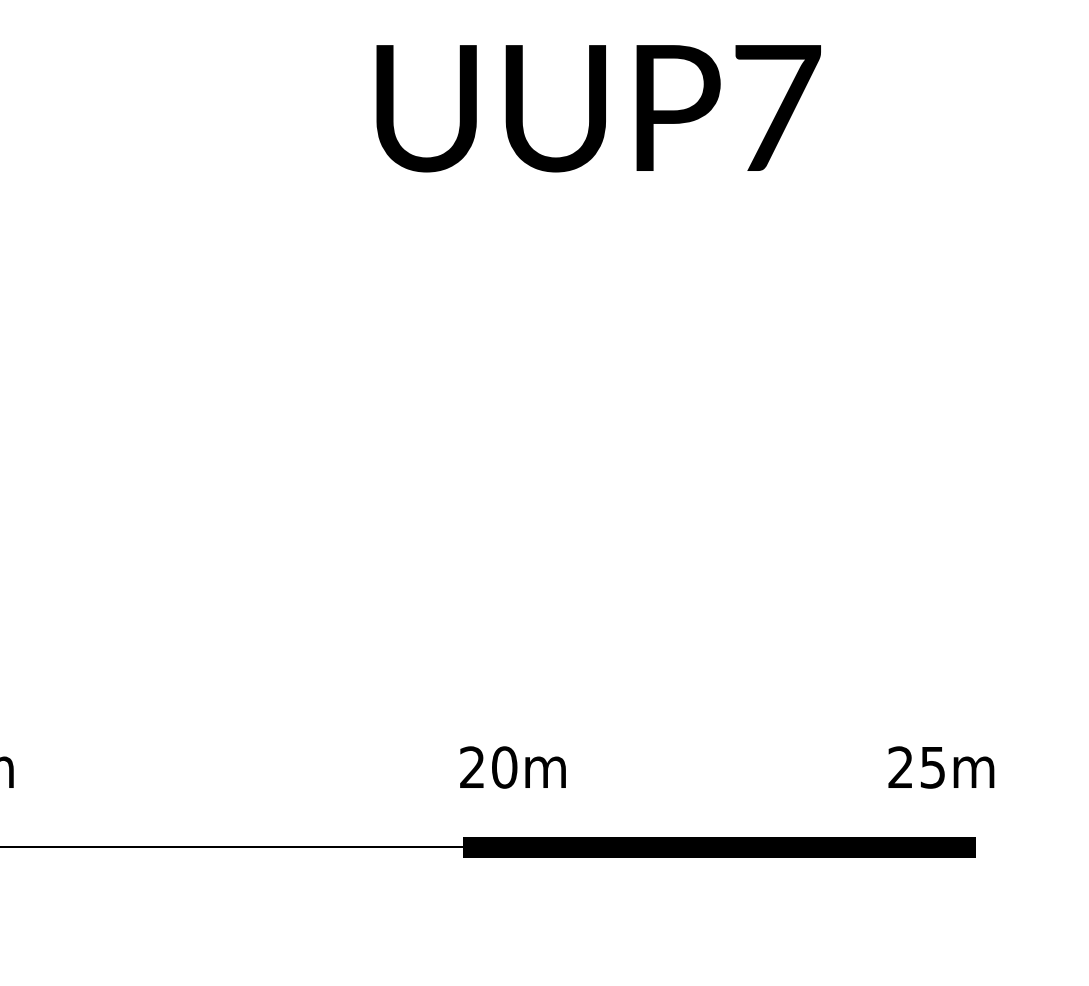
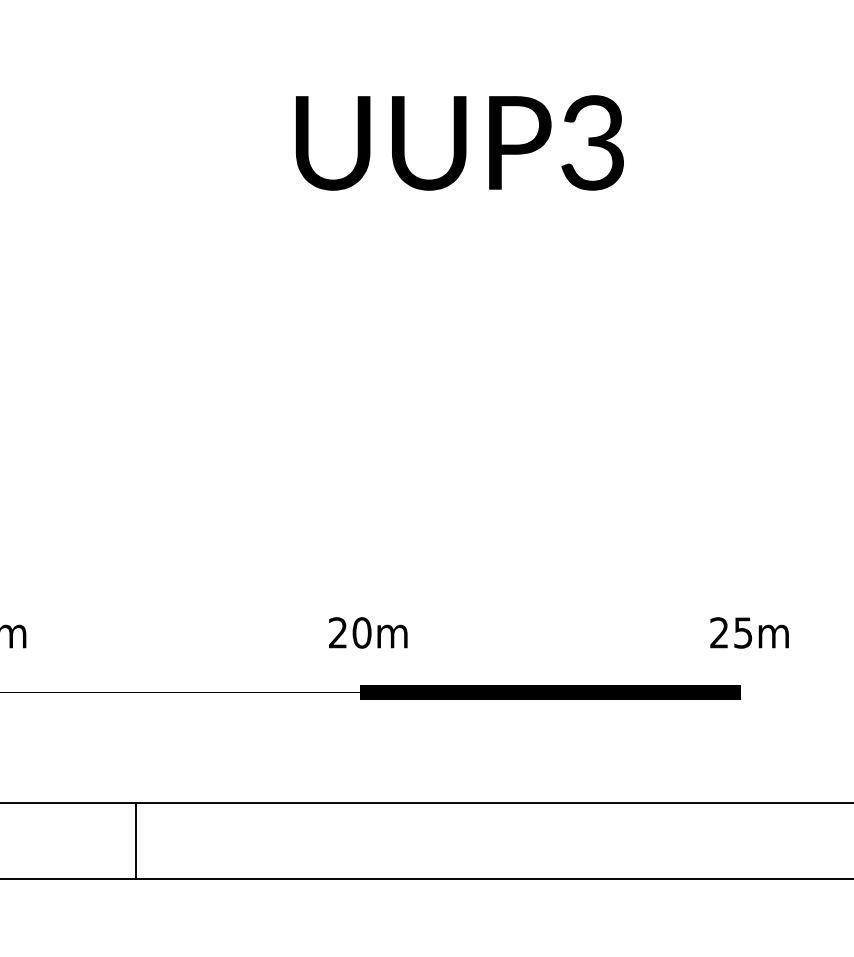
text: (777, 107) -> (593, 142), UUP7 -> UUP3
text: (513, 766) -> (368, 632), moved
text: (941, 766) -> (749, 632), moved

